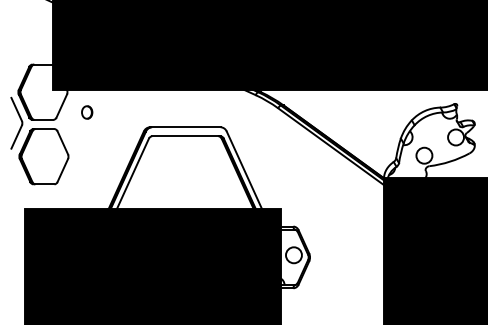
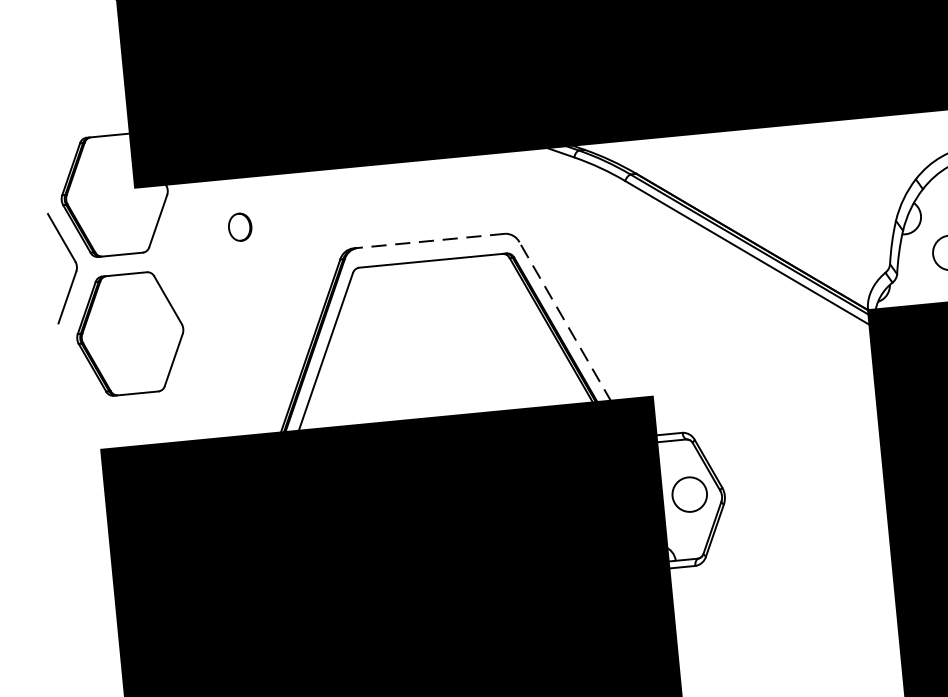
part: (87, 112) -> (240, 227), moved
line: (184, 127) -> (427, 241), solid -> dashed
line: (244, 170) -> (565, 322), solid -> dashed

